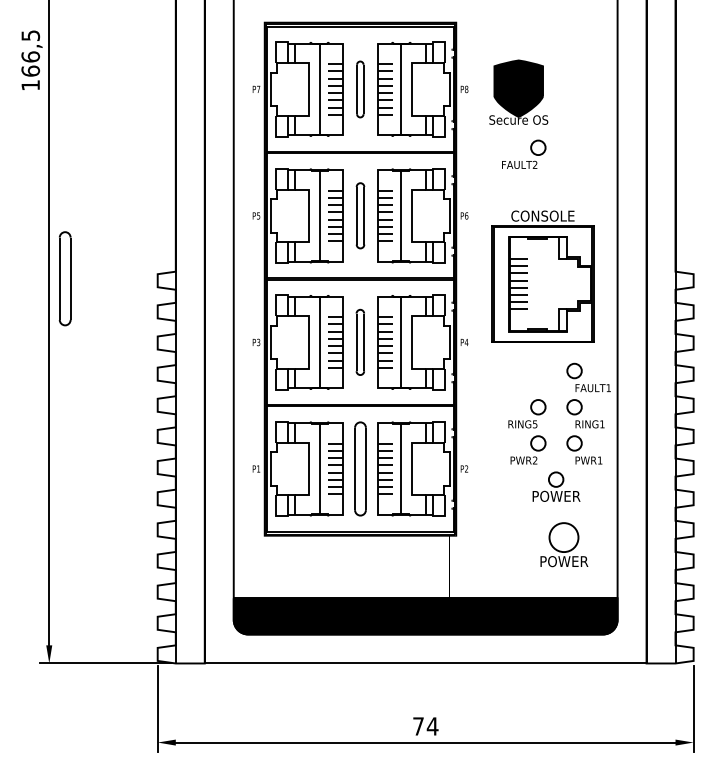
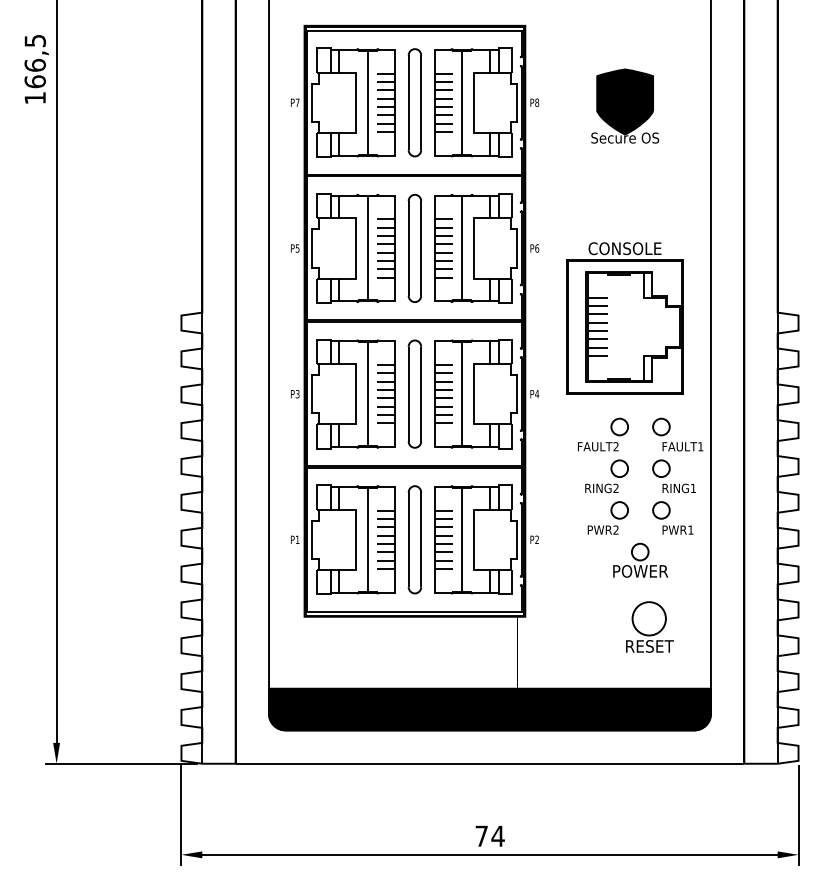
part: (360, 89) -> (414, 102), size x1.67
part: (519, 91) -> (625, 105), moved
part: (522, 161) -> (601, 442), moved
part: (360, 215) -> (414, 247), size x1.43
part: (64, 278) -> (74, 320), removed
part: (360, 341) -> (414, 393), size x1.43
text: (534, 424) -> (615, 488), RING5 -> RING2
text: (564, 561) -> (649, 646), POWER -> RESET

